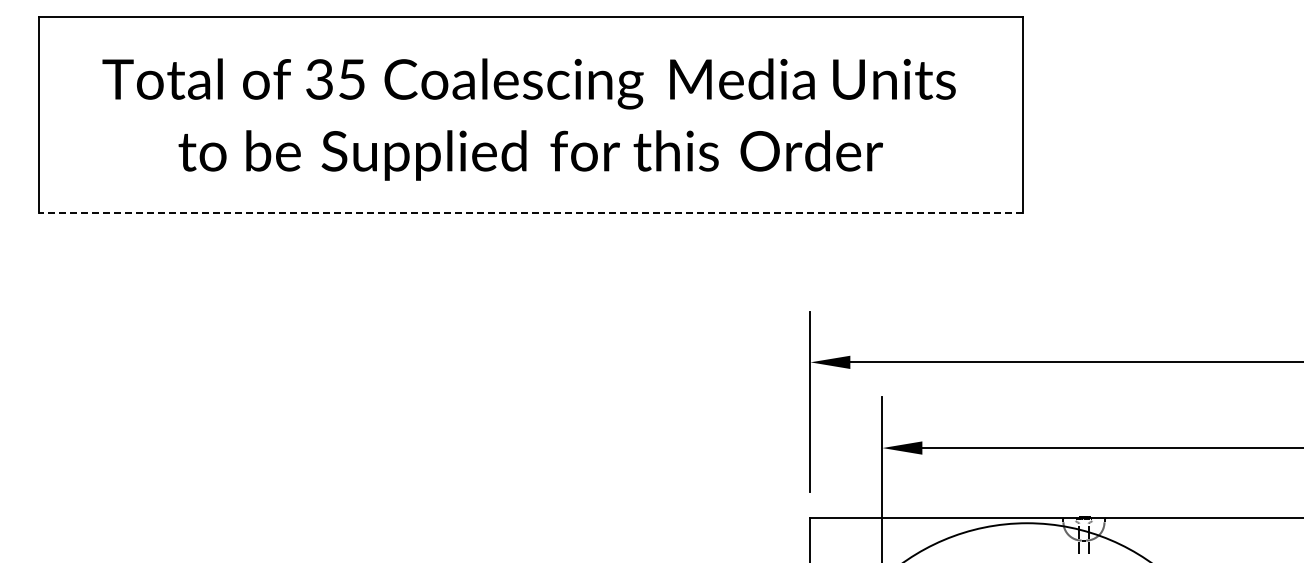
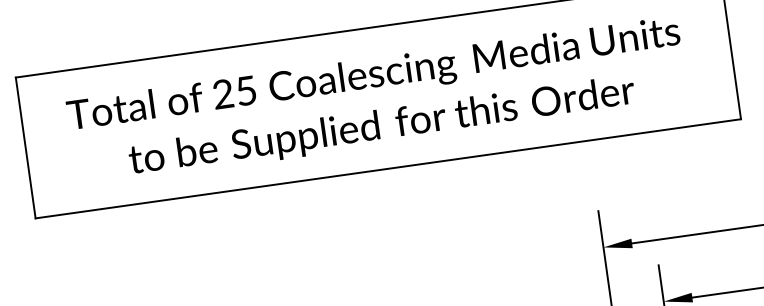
text: (319, 79) -> (223, 94), 35 -> 25
line: (530, 213) -> (387, 168), dashed -> solid

